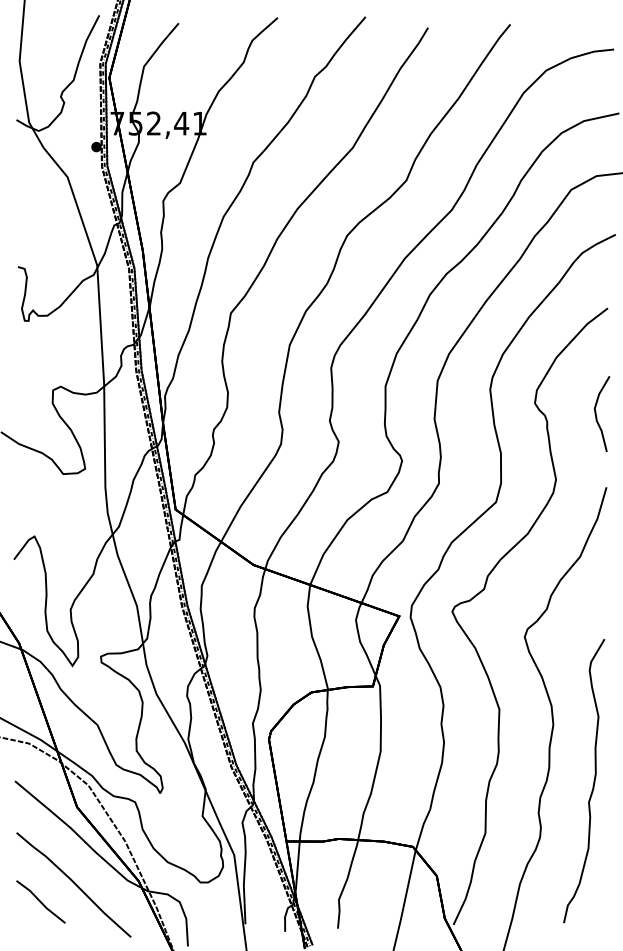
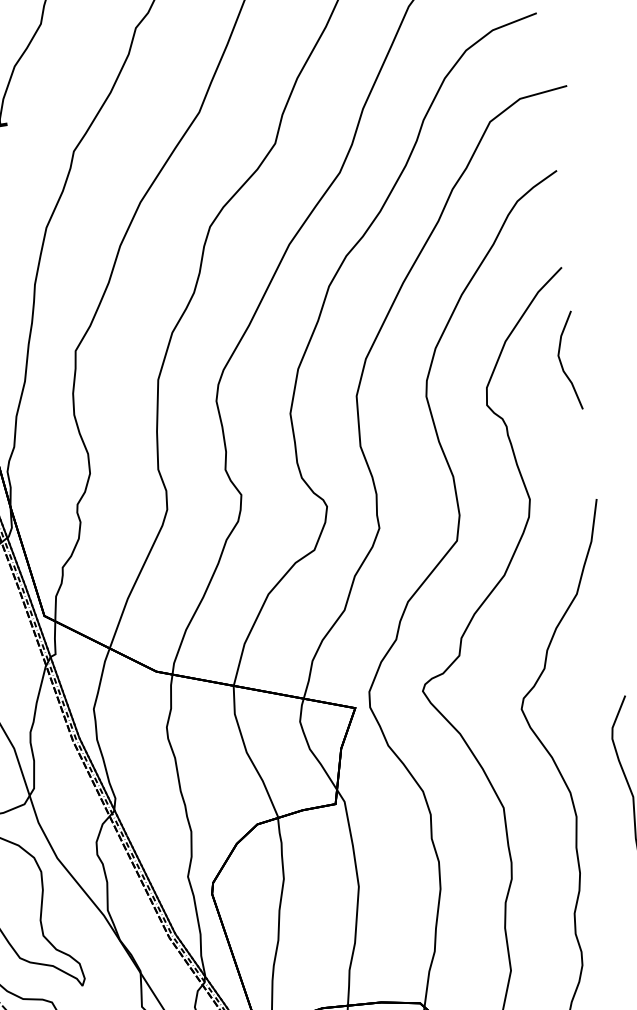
curve: (596, 414) -> (561, 363), moved

